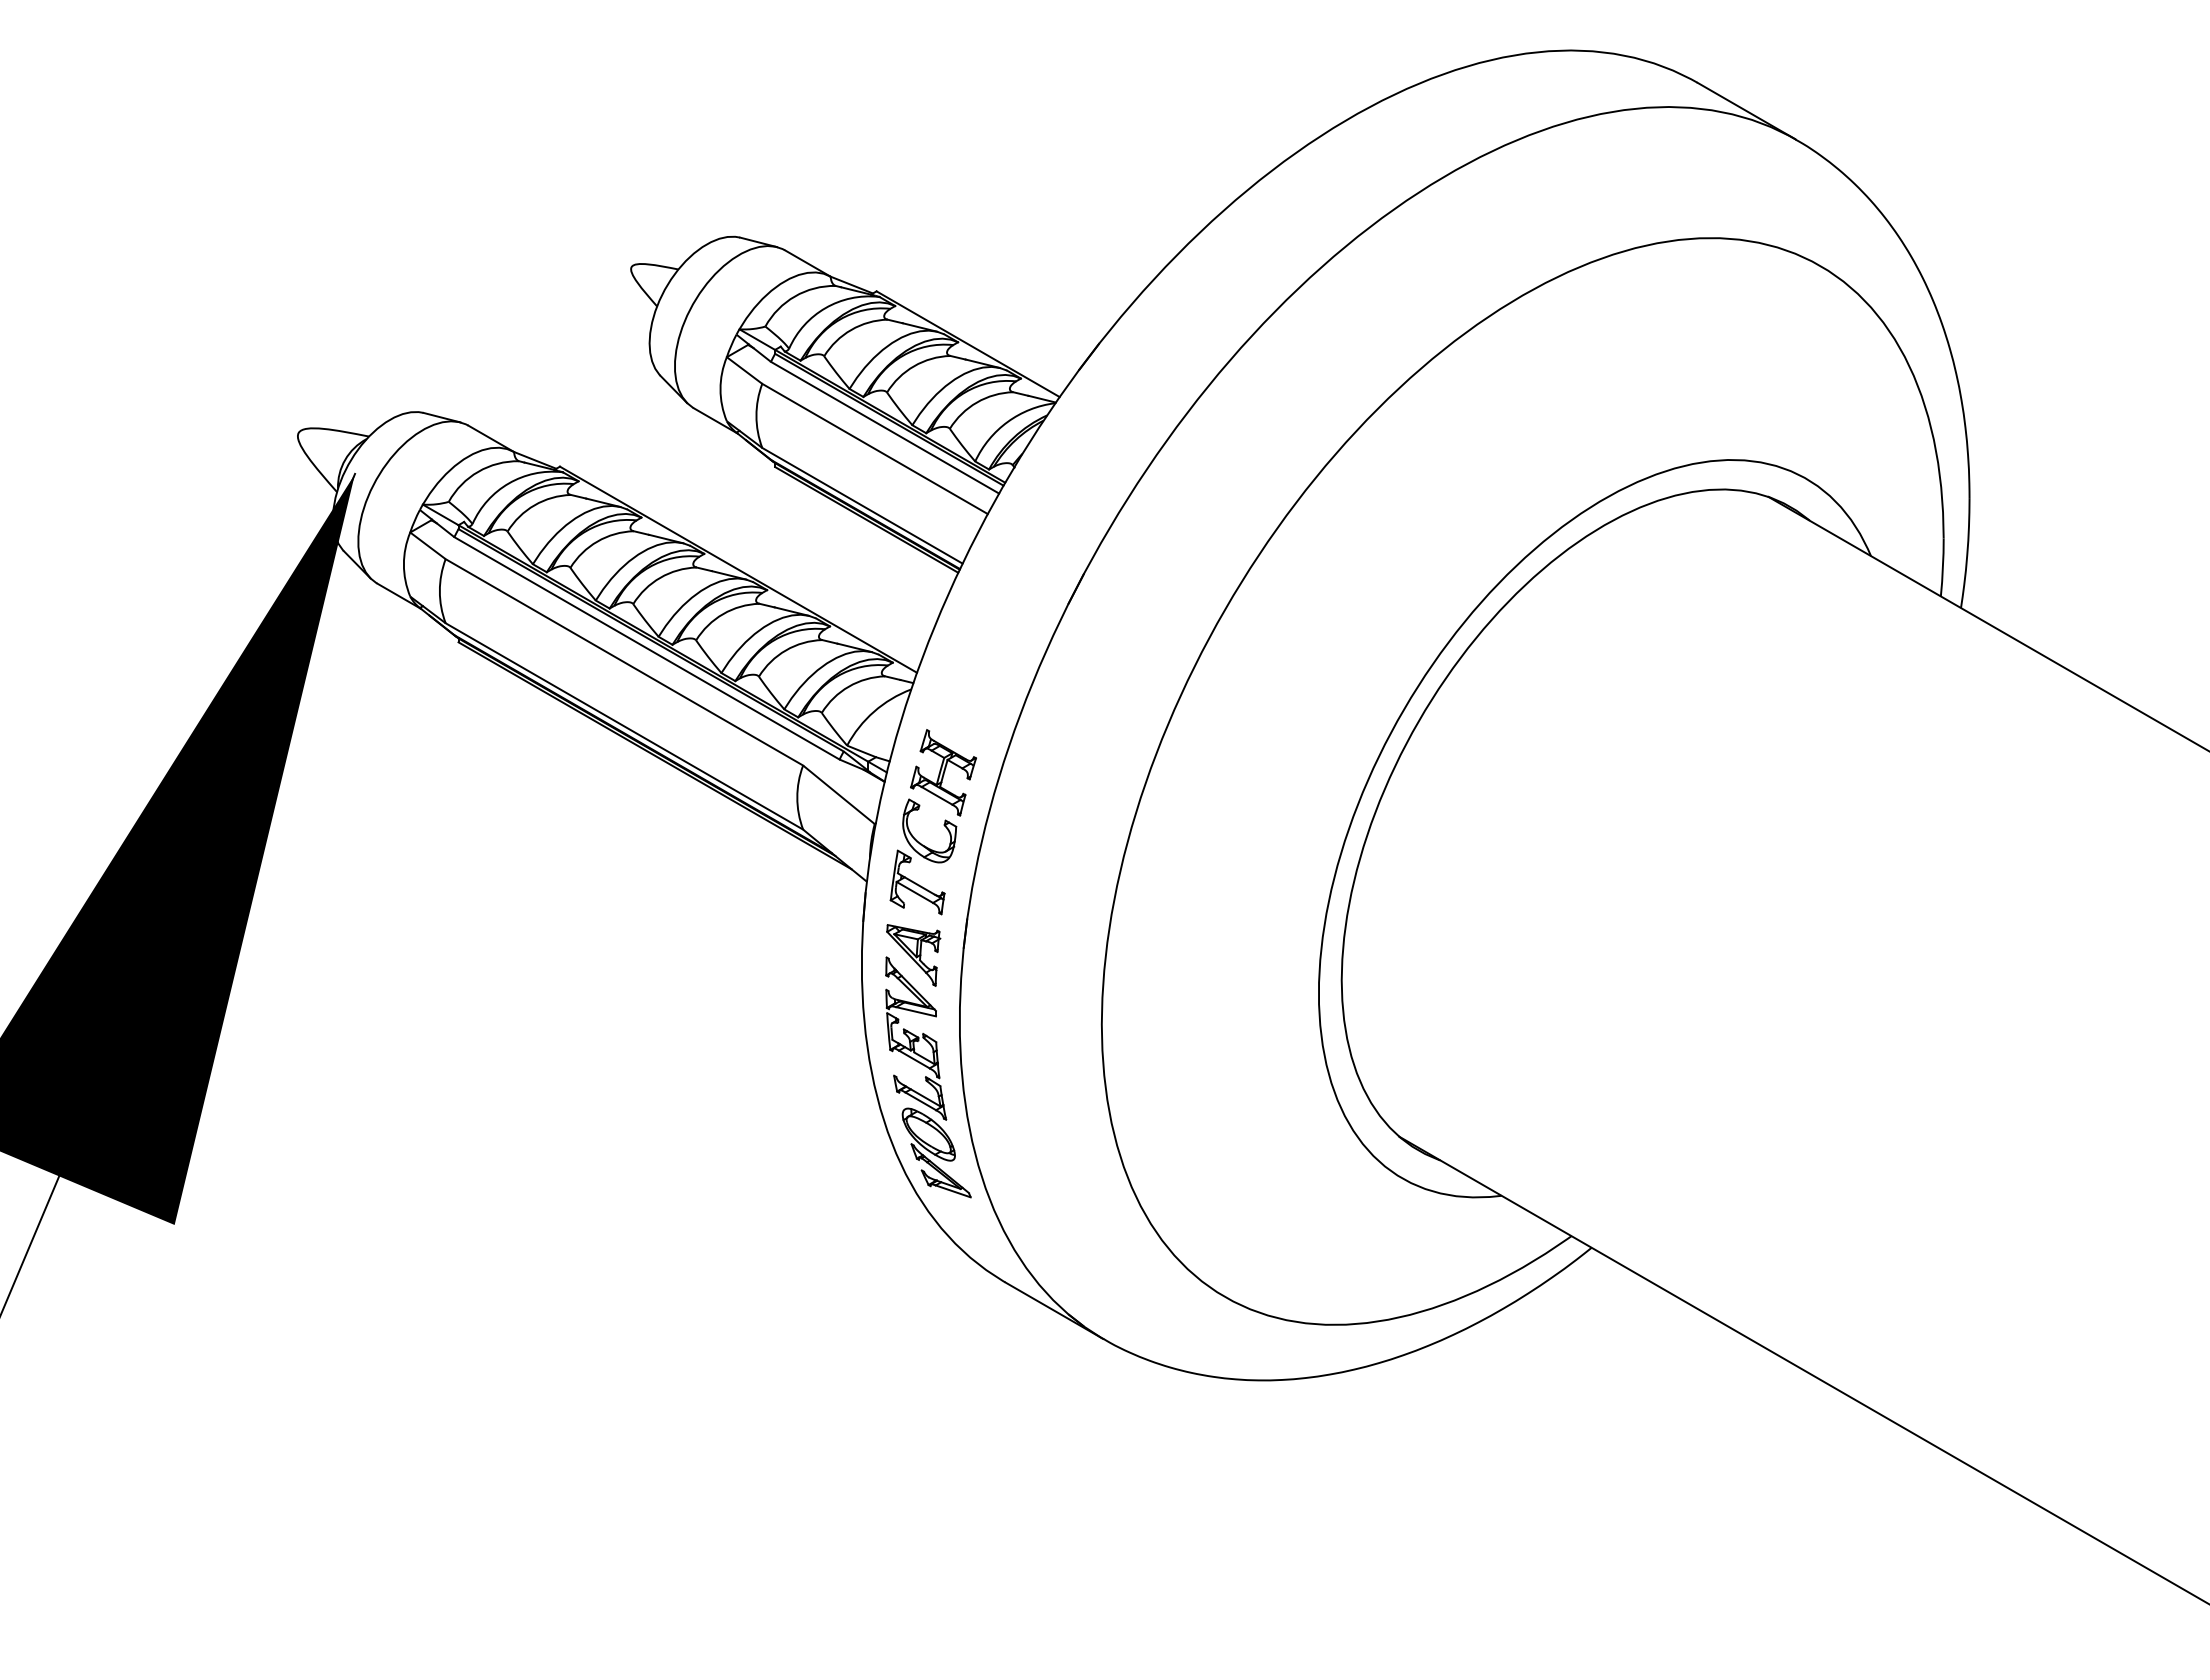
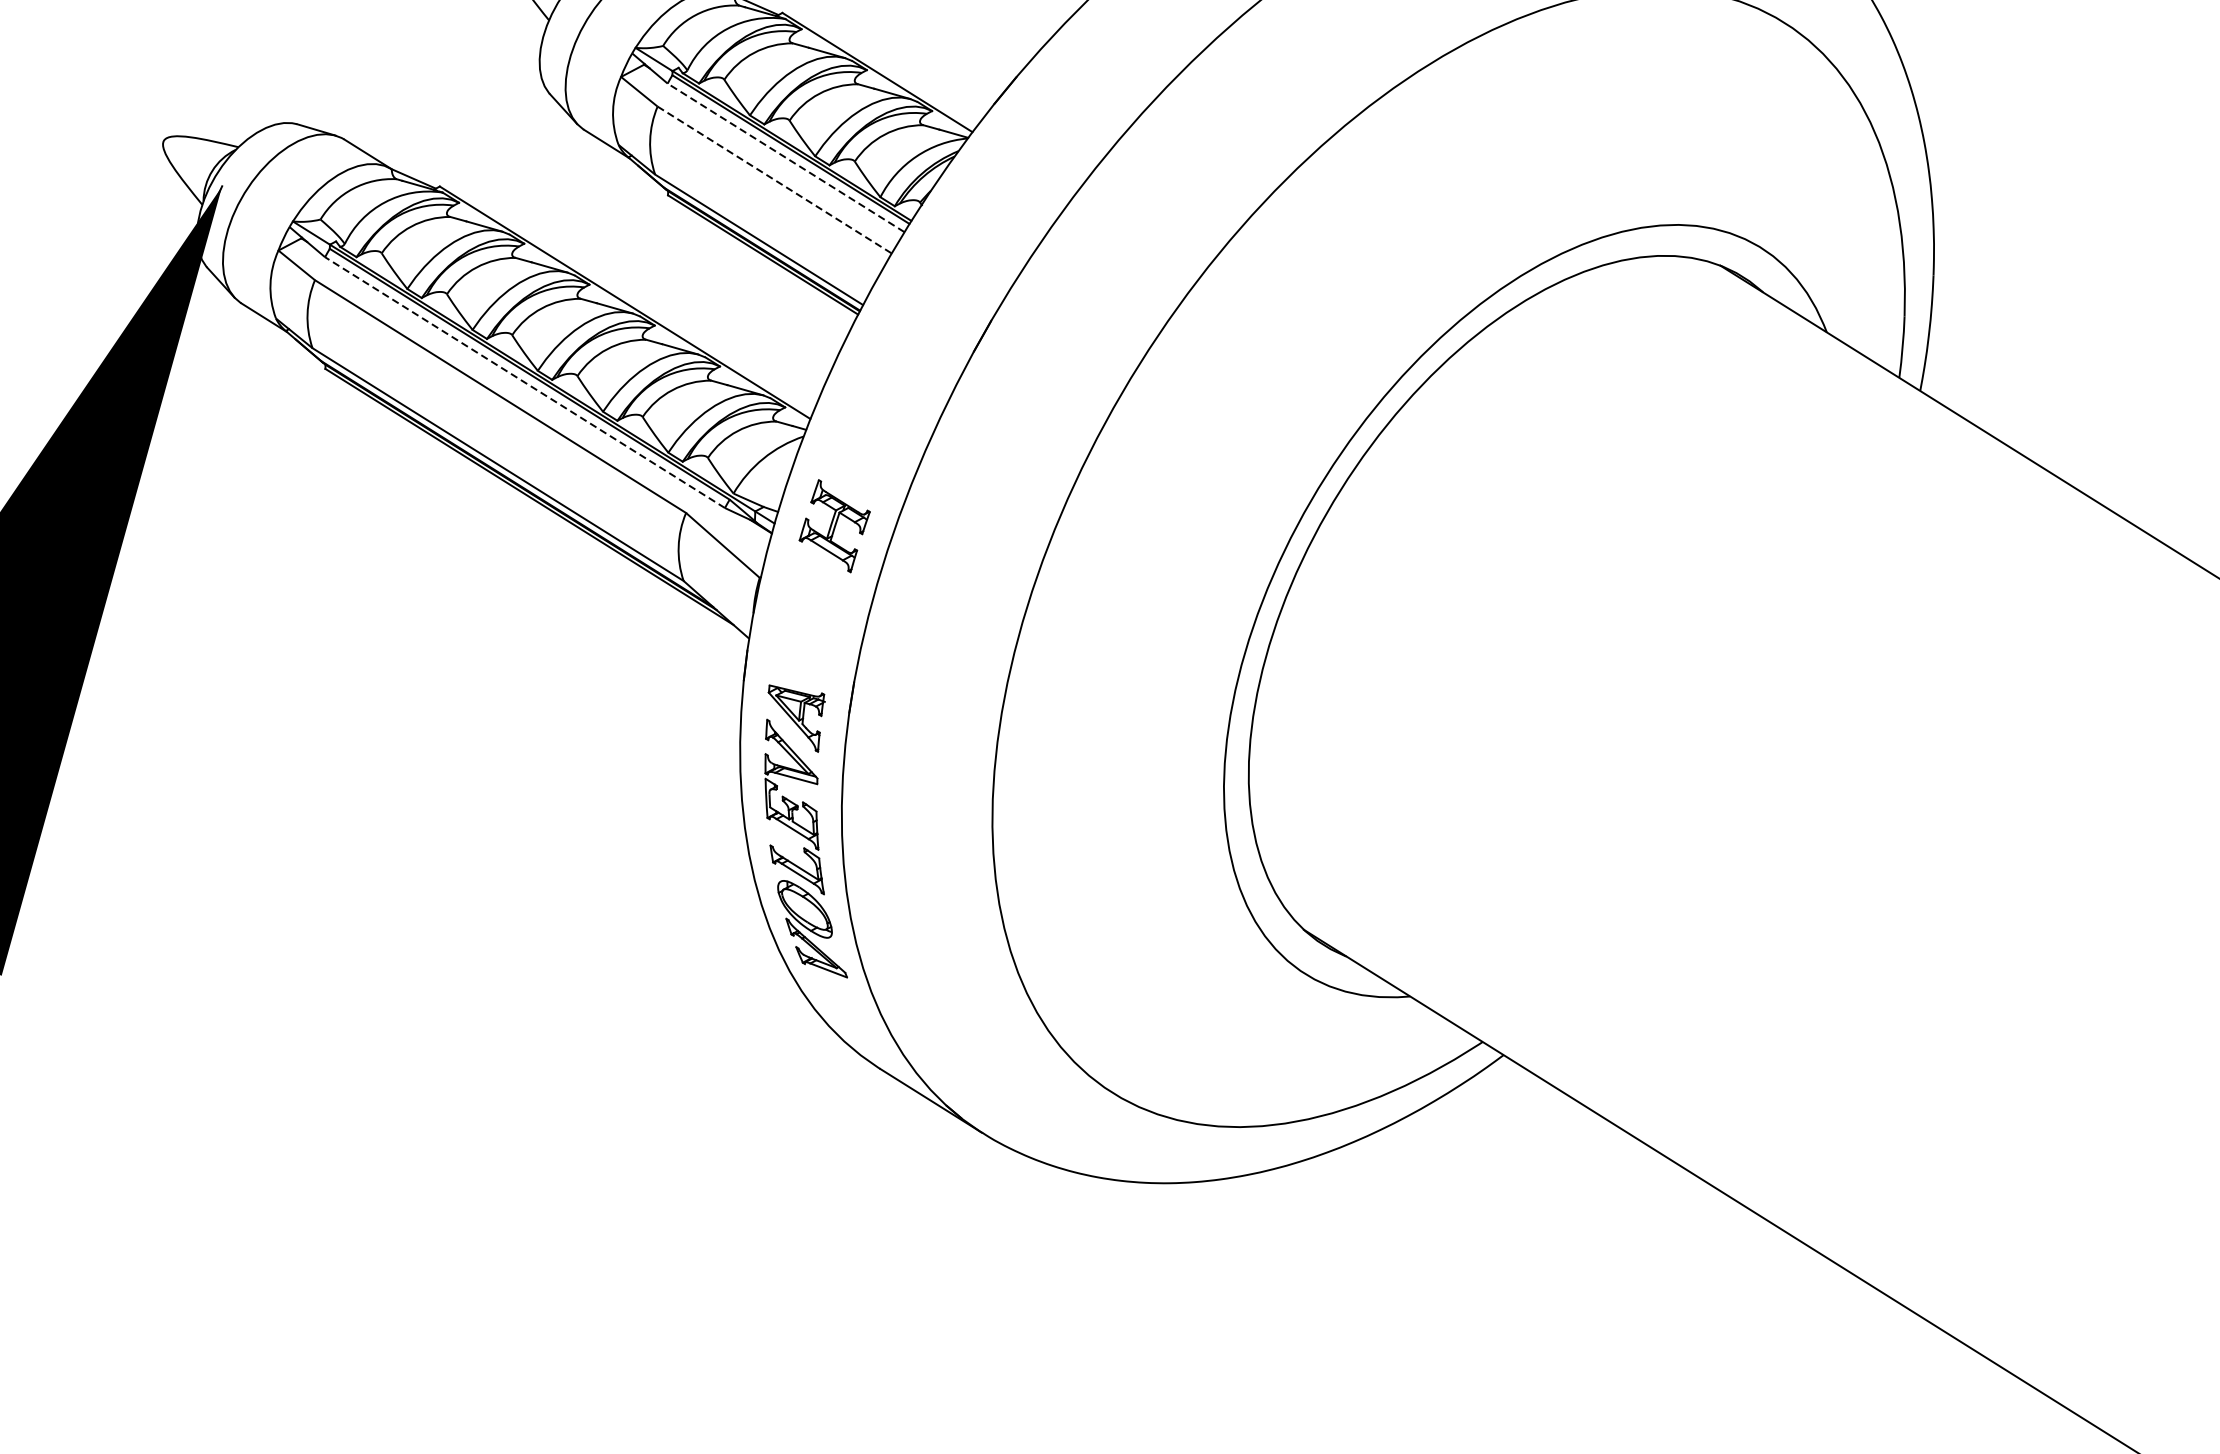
line: (885, 427) -> (786, 157), solid -> dashed
line: (875, 449) -> (775, 180), solid -> dashed
line: (646, 648) -> (524, 382), solid -> dashed
part: (923, 856) -> (810, 614), removed

